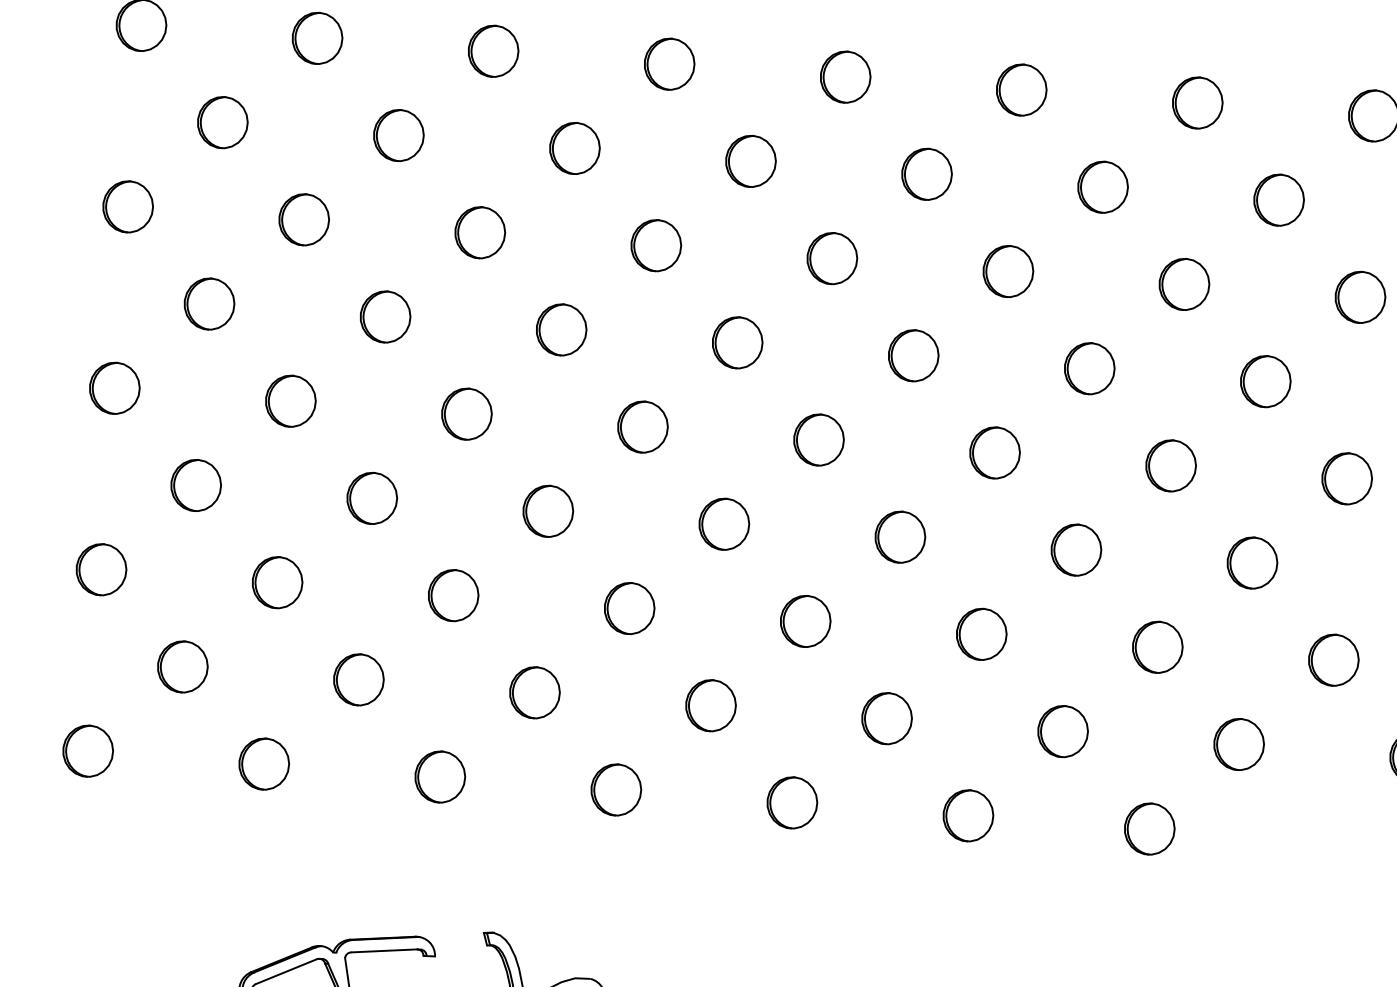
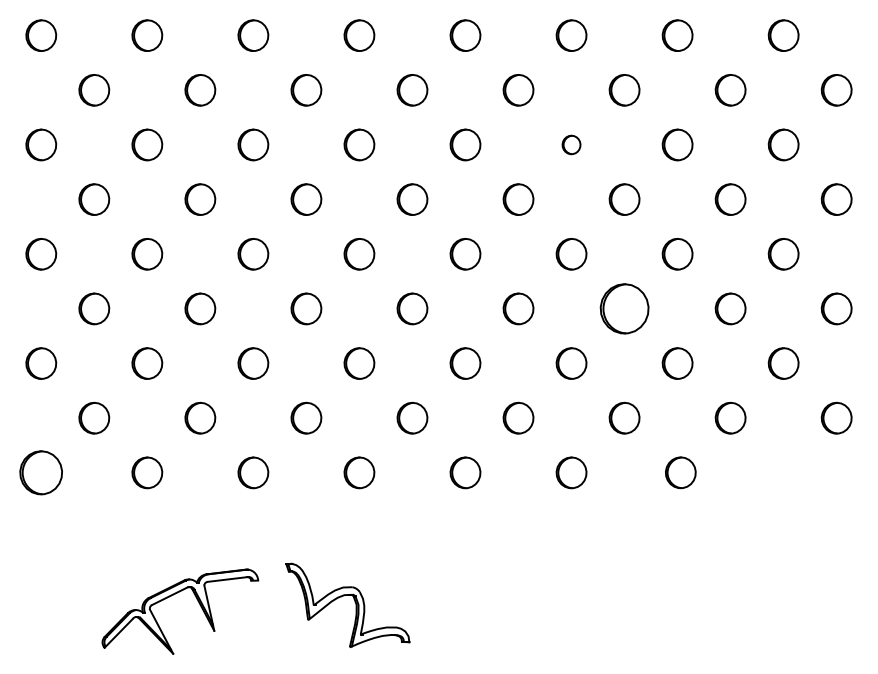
part: (1008, 270) -> (571, 144), size x0.6
part: (1076, 549) -> (624, 308), size x1.6
part: (88, 750) -> (41, 472), size x1.4

